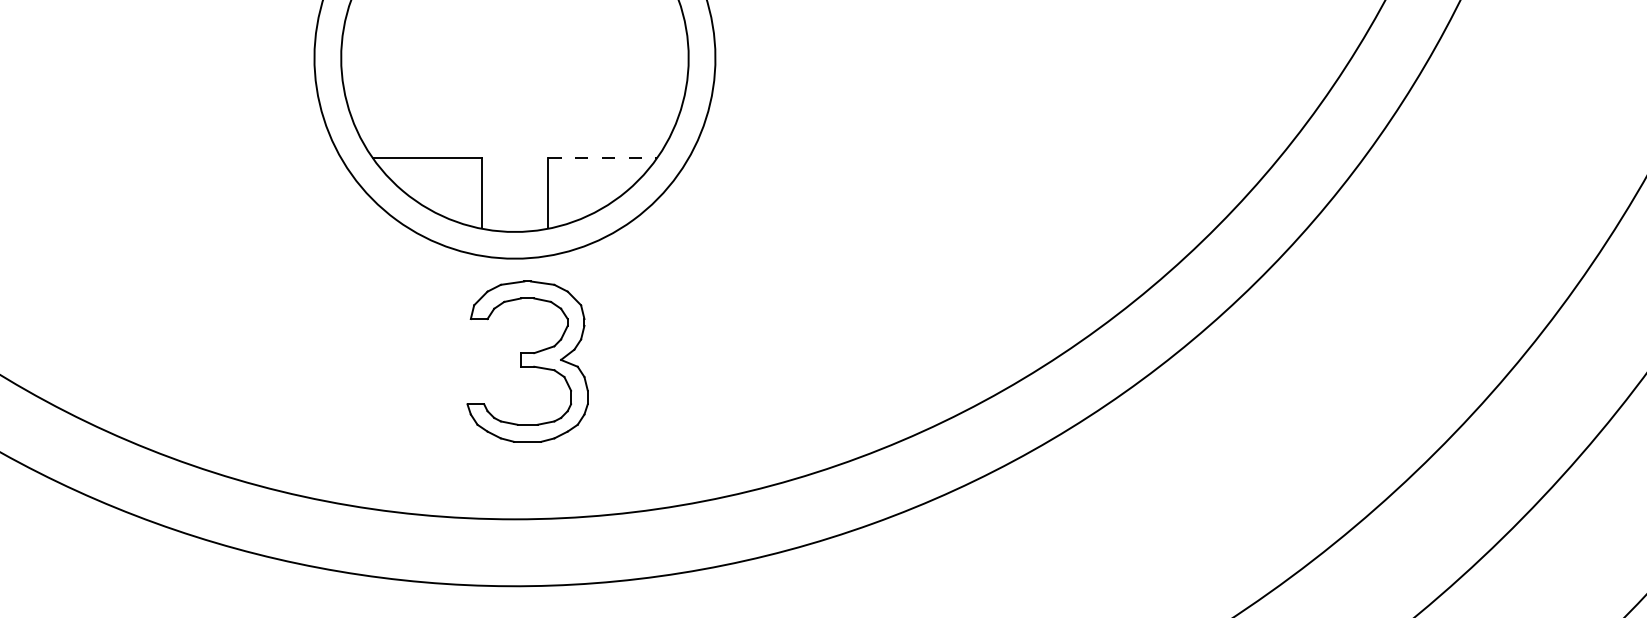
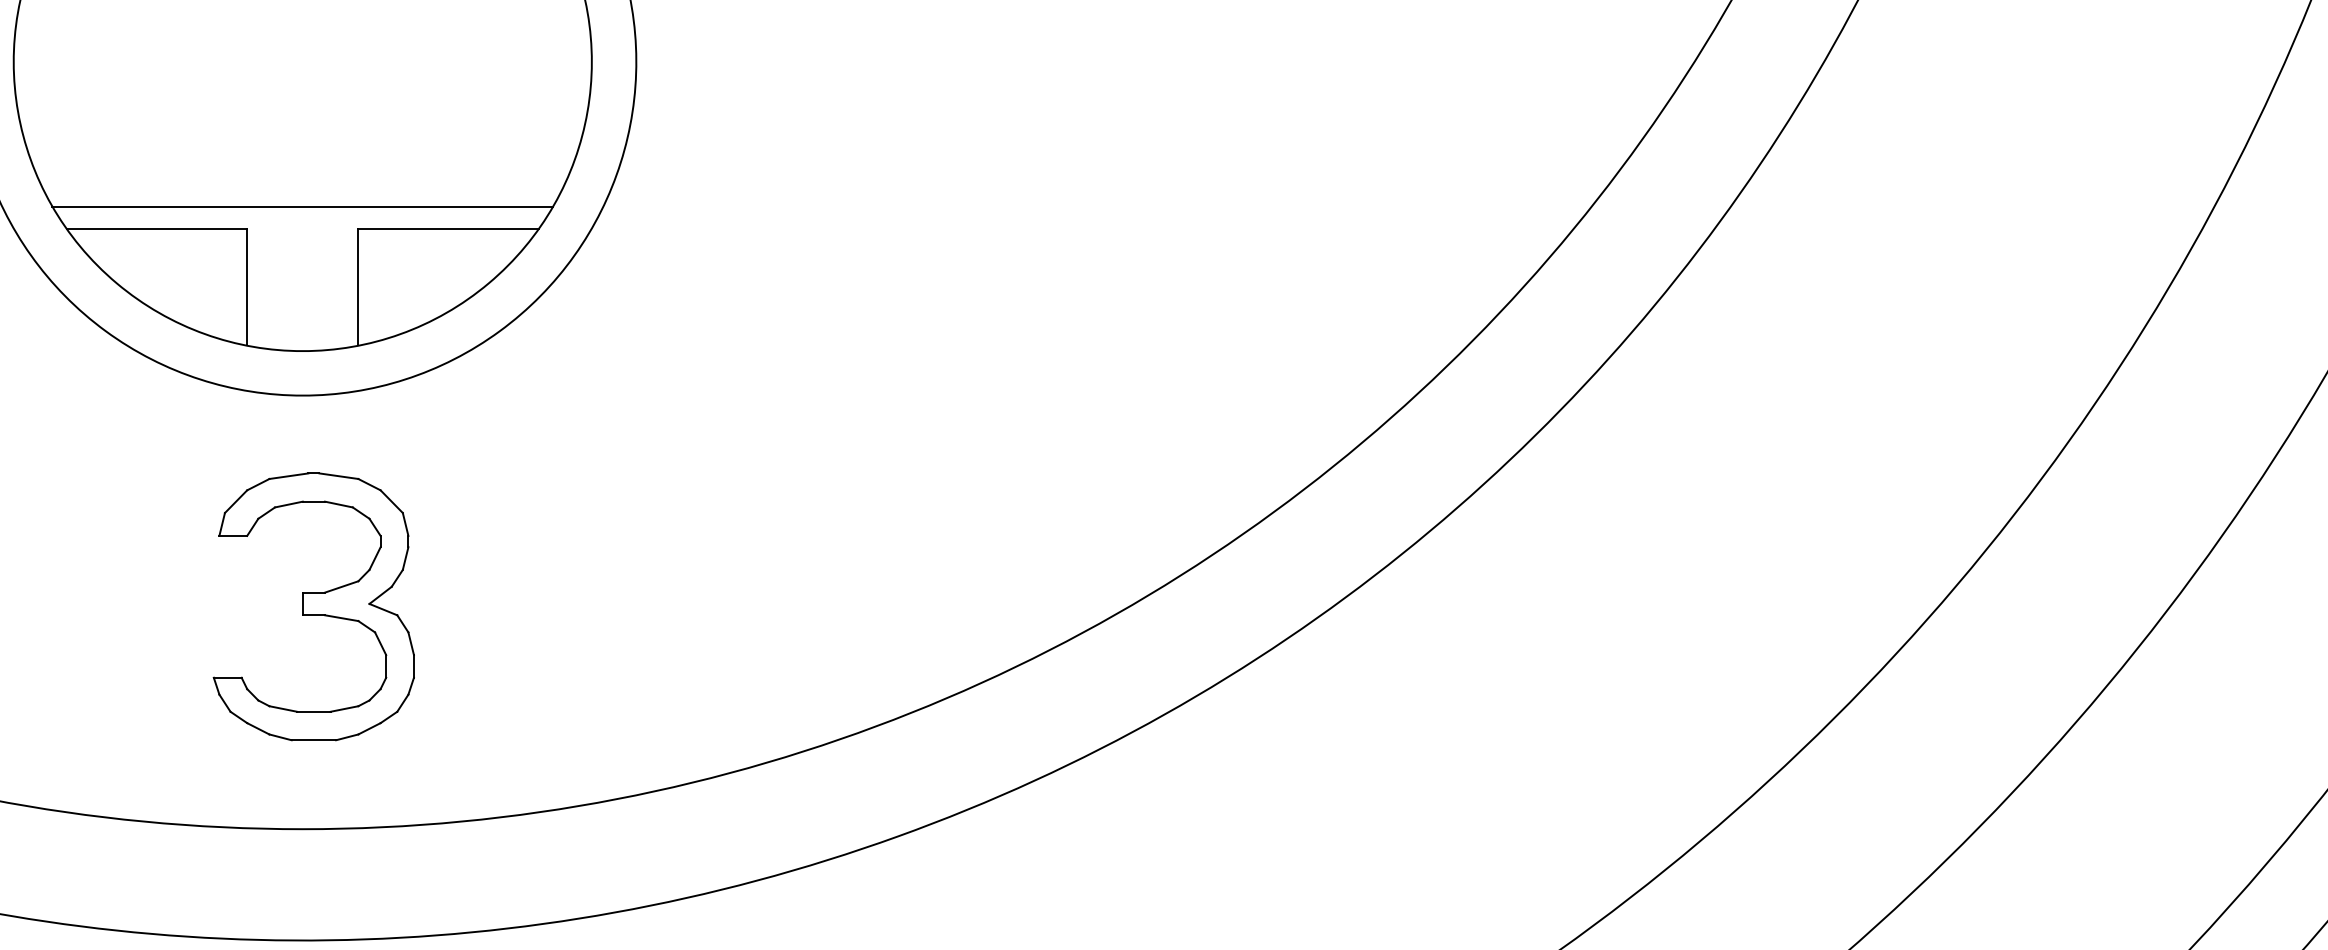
line: (514, 145) -> (302, 207), added
line: (603, 158) -> (450, 228), dashed -> solid
part: (527, 361) -> (313, 606), moved

